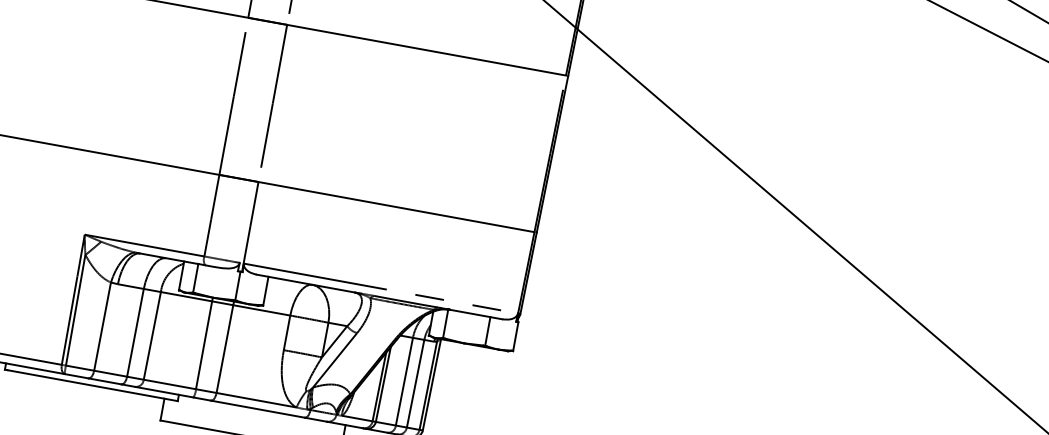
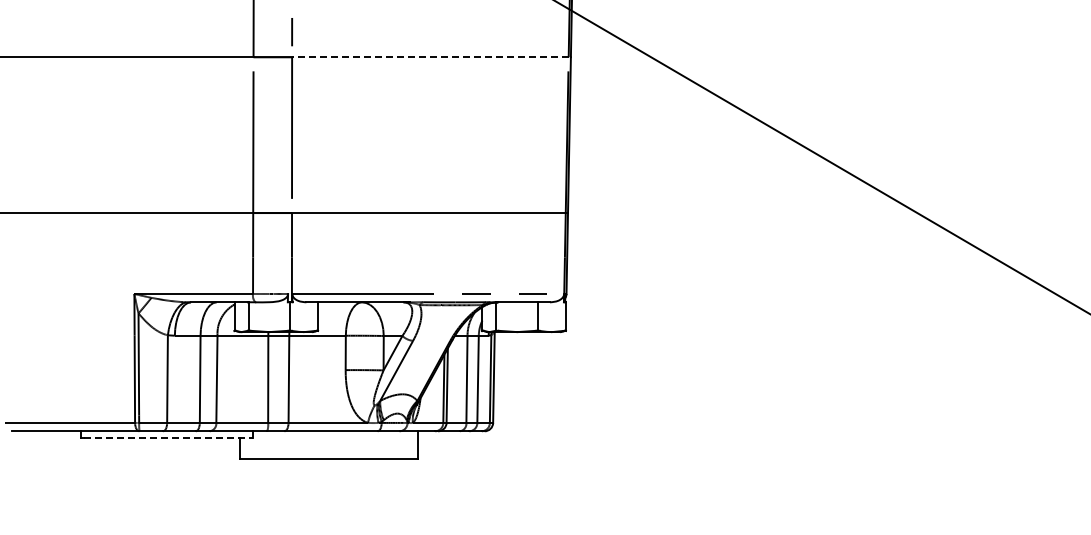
line: (425, 50) -> (429, 57), solid -> dashed
line: (92, 385) -> (168, 437), solid -> dashed

